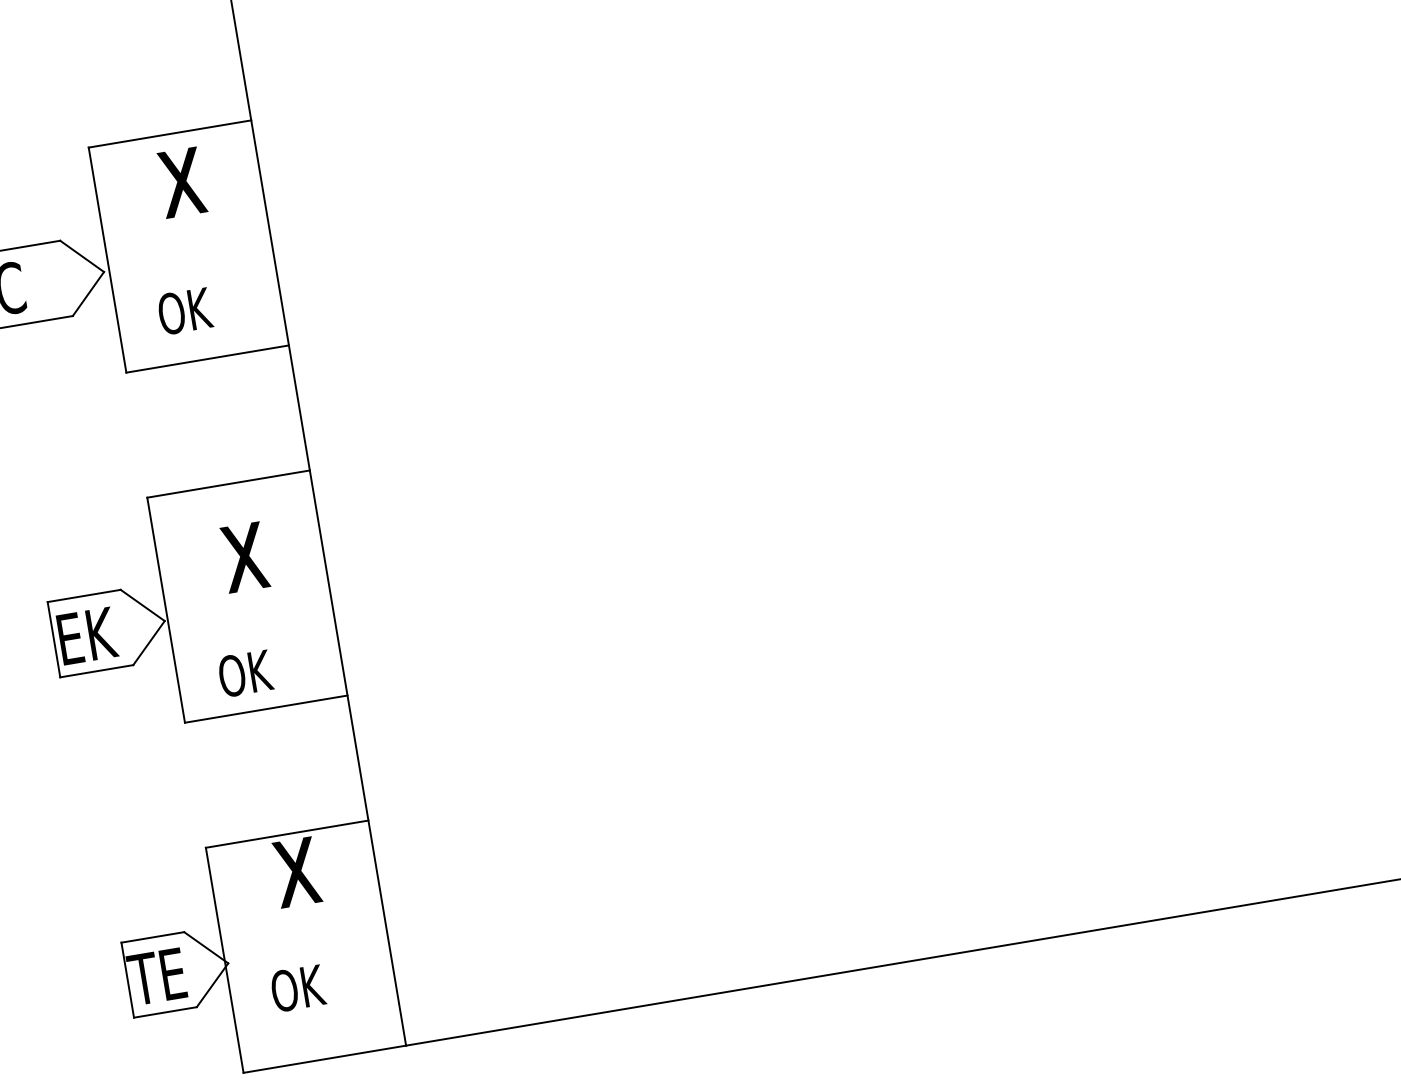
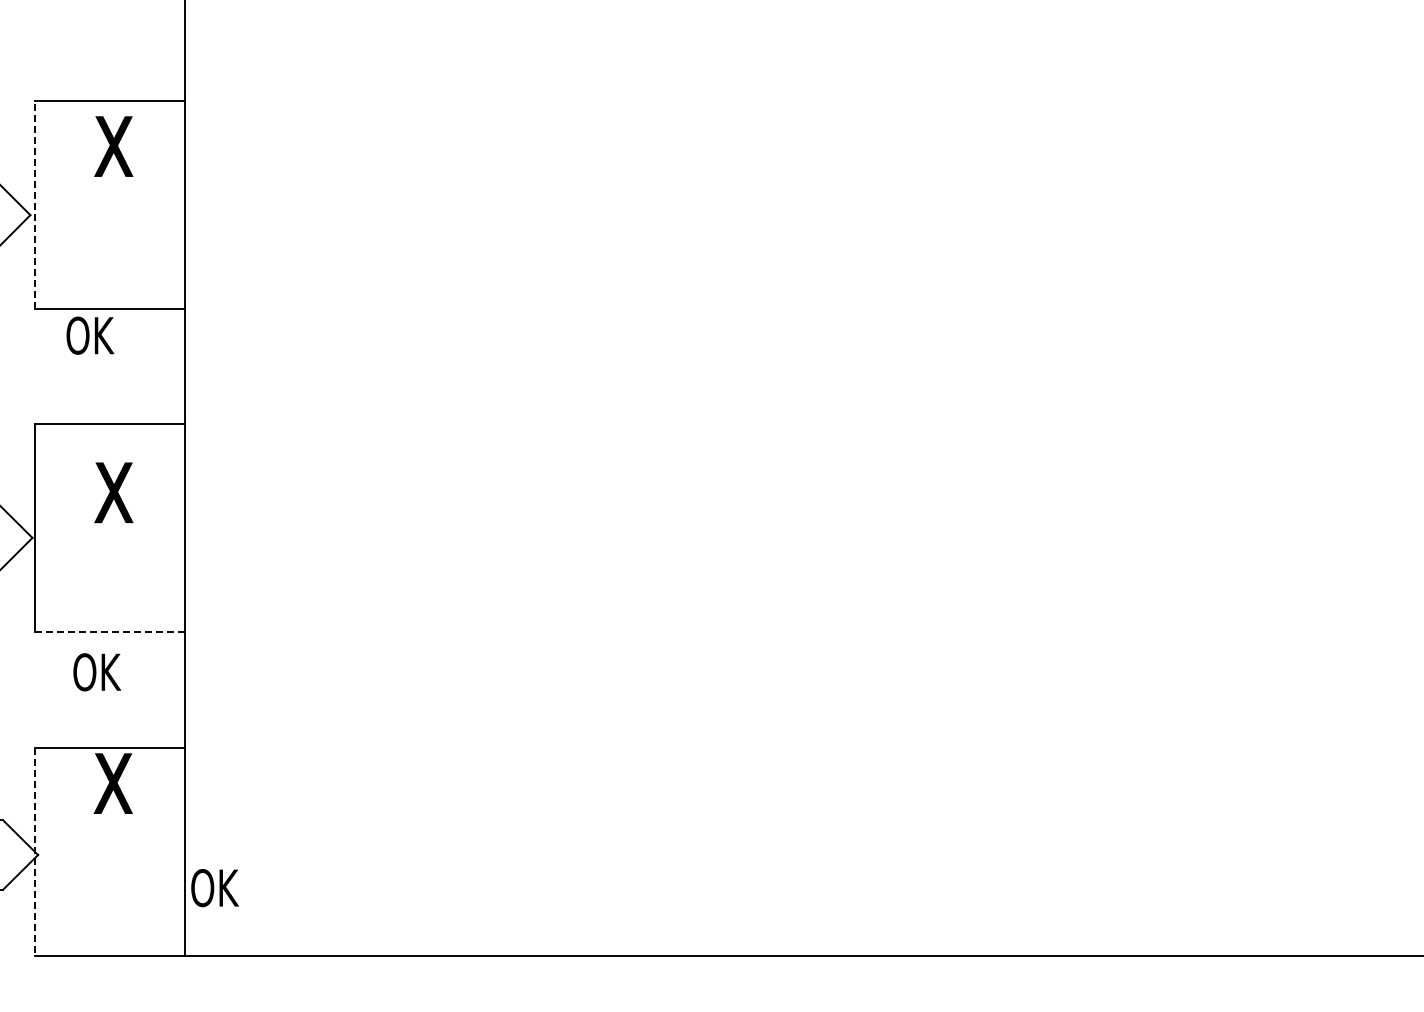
line: (107, 260) -> (35, 205), solid -> dashed
text: (185, 311) -> (90, 335), moved
text: (245, 673) -> (97, 672), moved
line: (265, 709) -> (109, 632), solid -> dashed
line: (224, 960) -> (35, 851), solid -> dashed
text: (297, 989) -> (214, 888), moved

